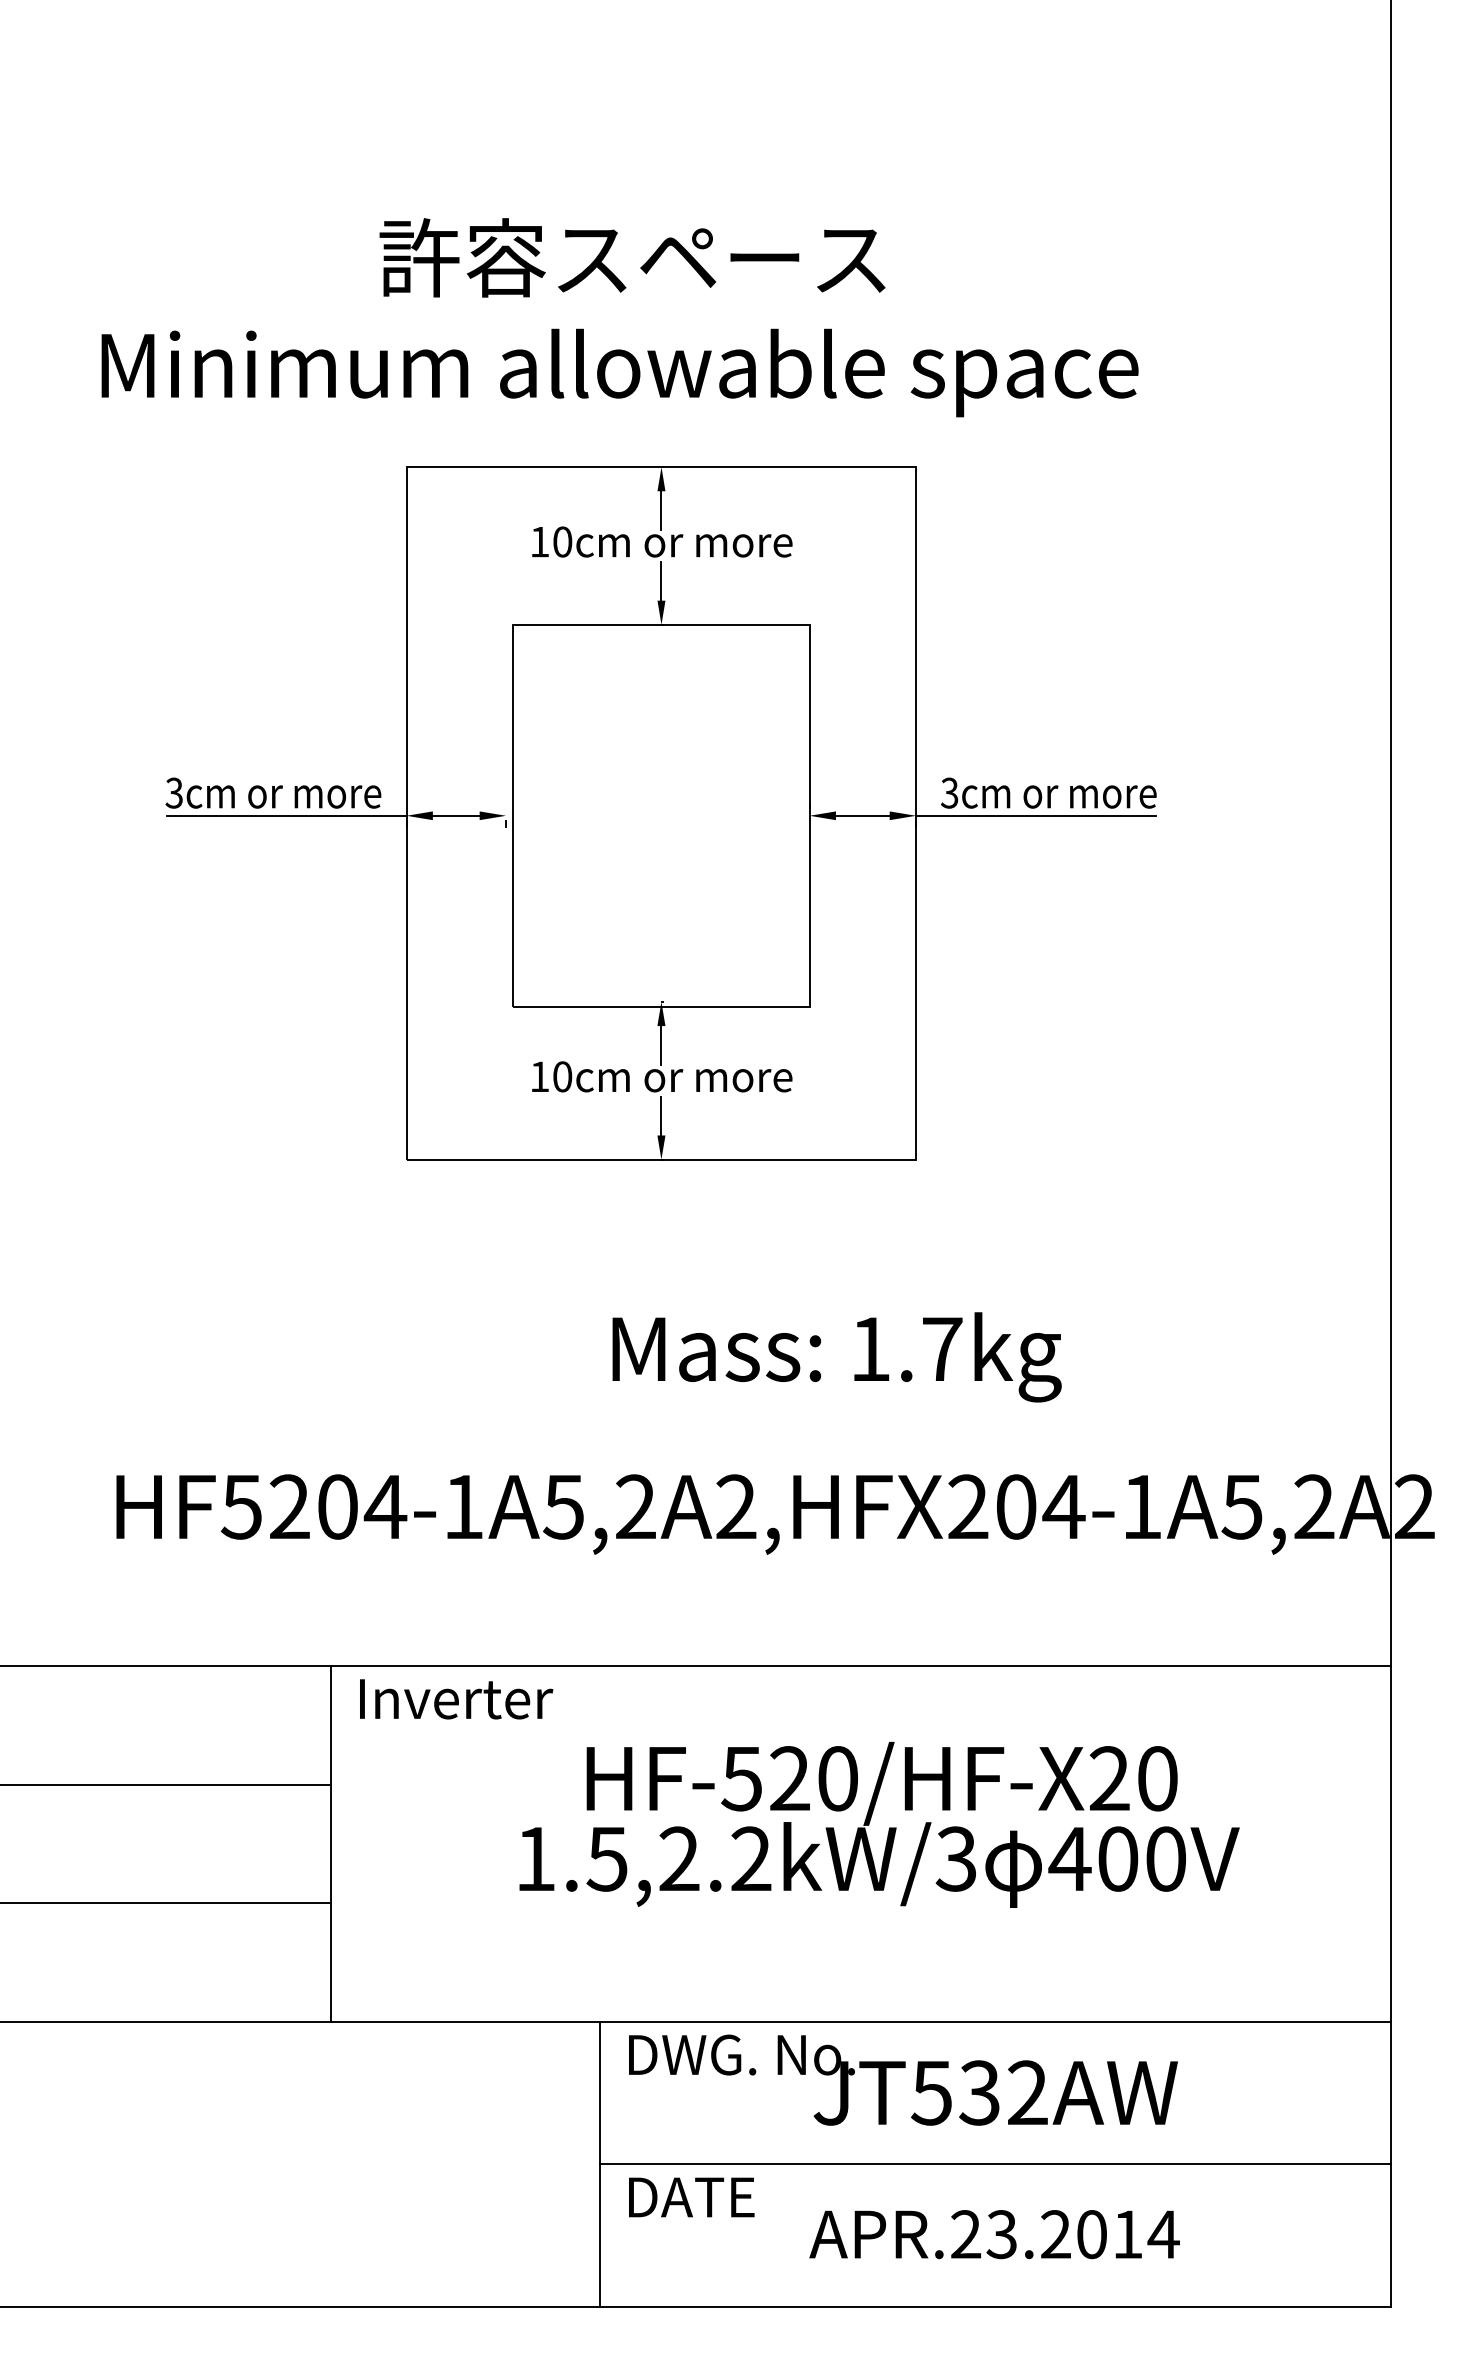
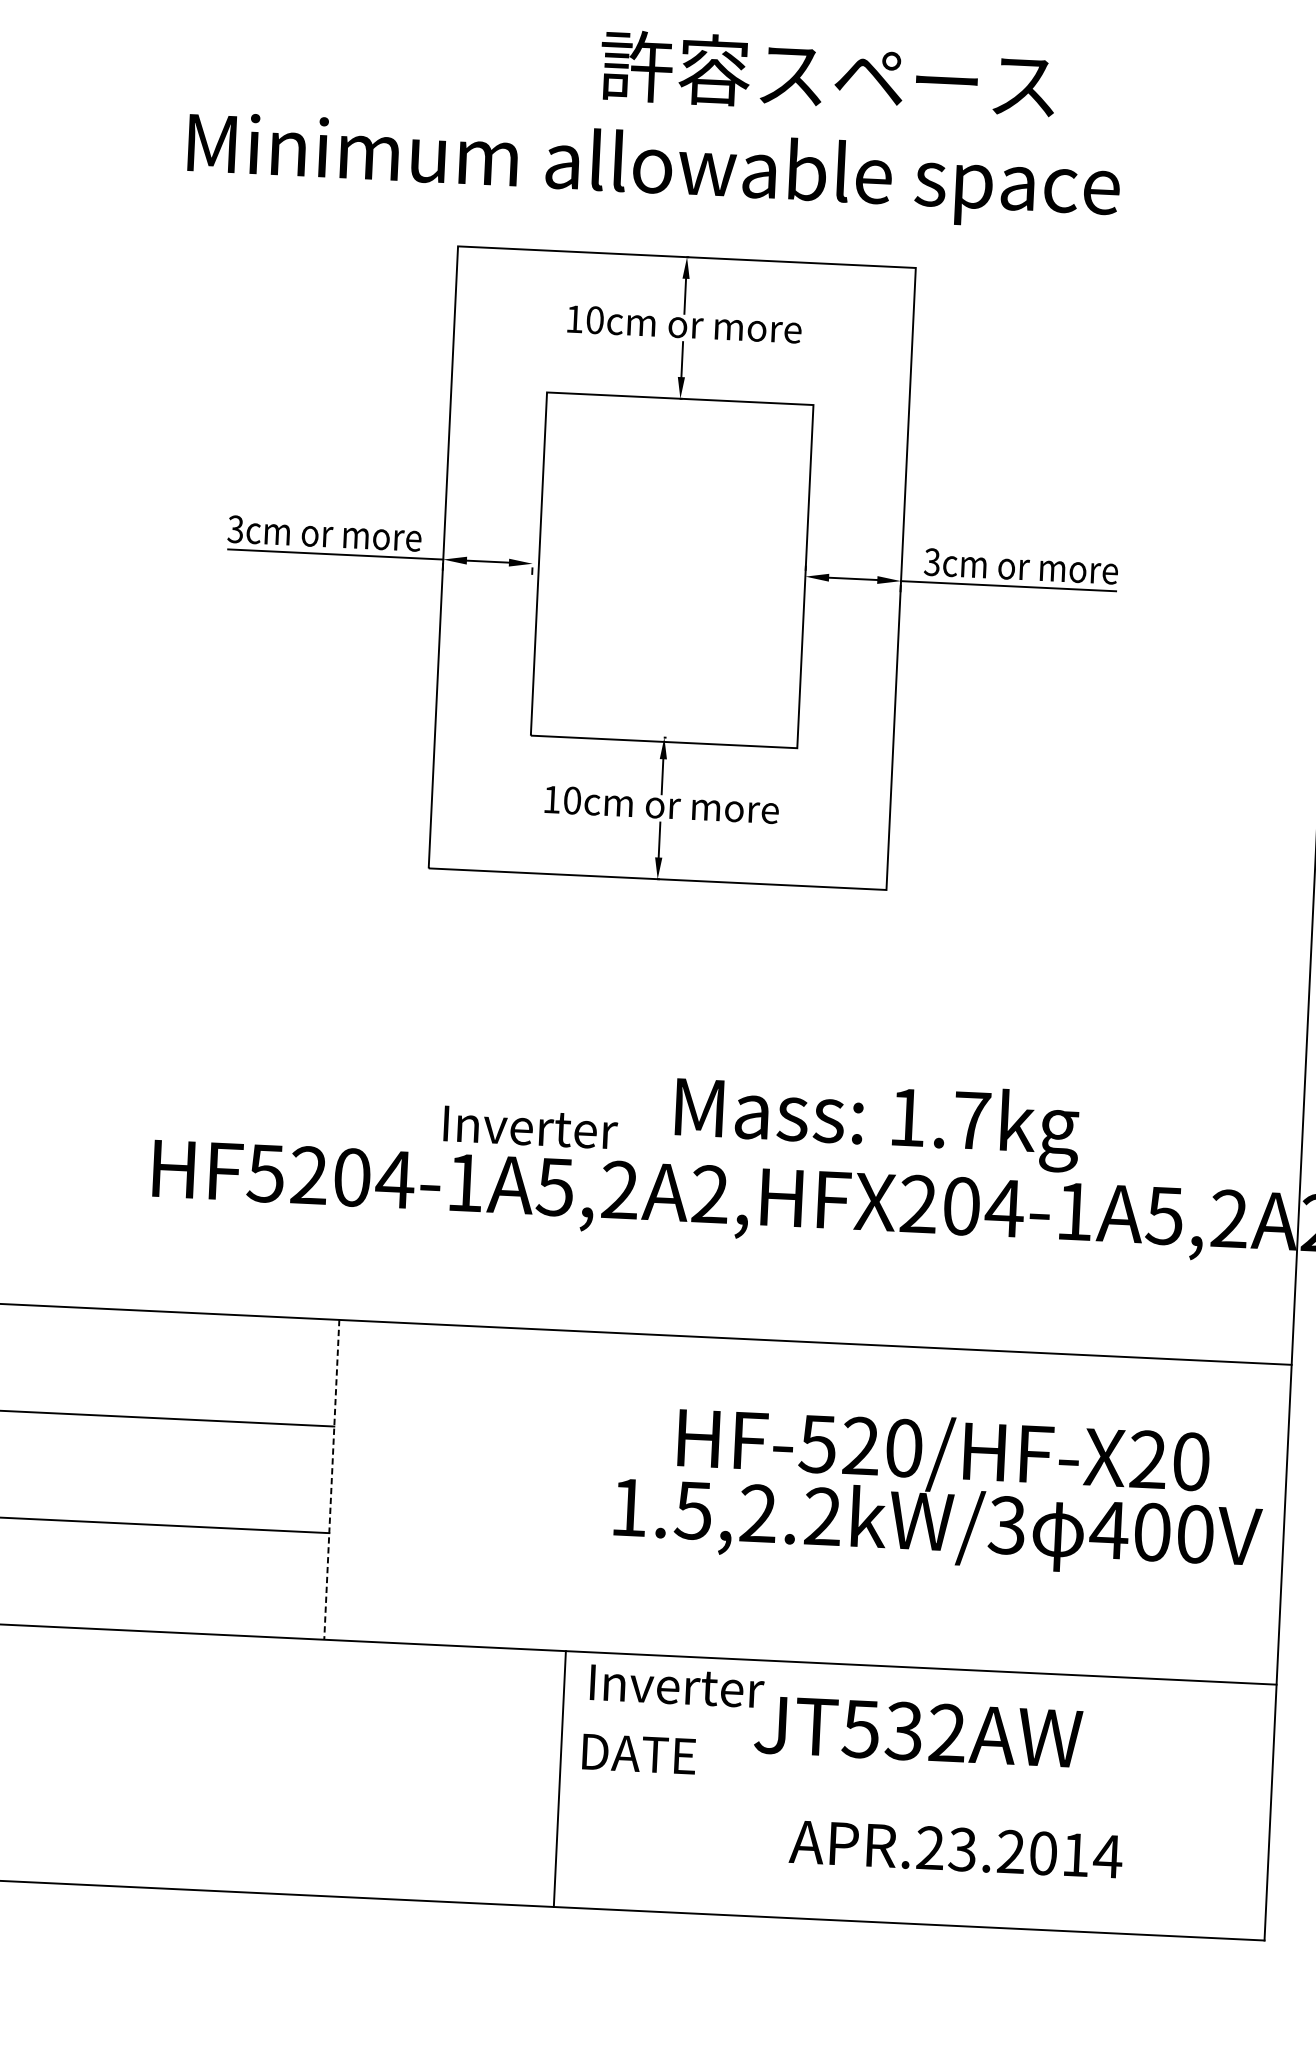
text: (632, 257) -> (828, 75), moved
text: (836, 1357) -> (876, 1123), moved
text: (456, 1699) -> (530, 1127), moved
text: (879, 1824) -> (939, 1491), moved
line: (330, 1844) -> (331, 1480), solid -> dashed
text: (744, 2054) -> (694, 1686), DWG. No. -> Inverter
line: (995, 2164) -> (915, 1796), removed
text: (691, 2197) -> (639, 1754), moved
text: (994, 2234) -> (955, 1849), moved

